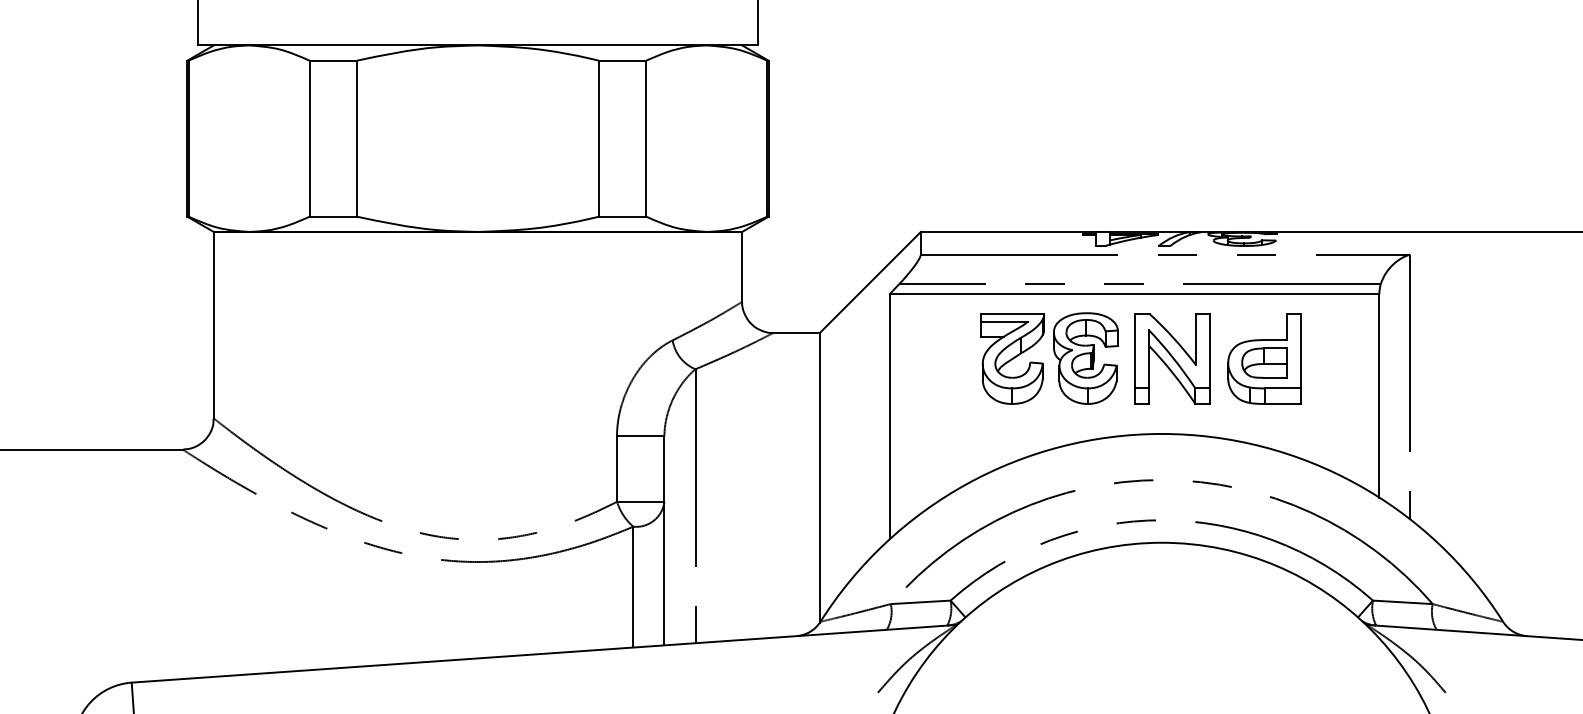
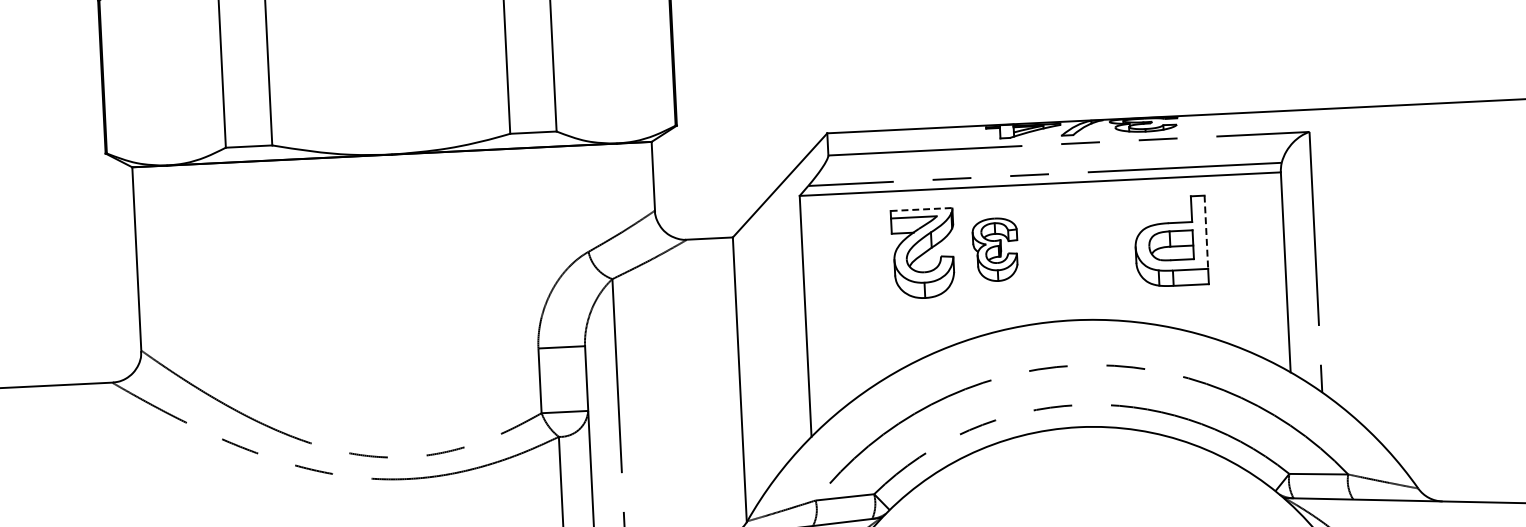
line: (1013, 313) -> (922, 209), solid -> dashed
line: (1300, 351) -> (1206, 232), solid -> dashed
part: (1085, 358) -> (995, 249), size x0.7
part: (1172, 358) -> (1080, 245), removed

